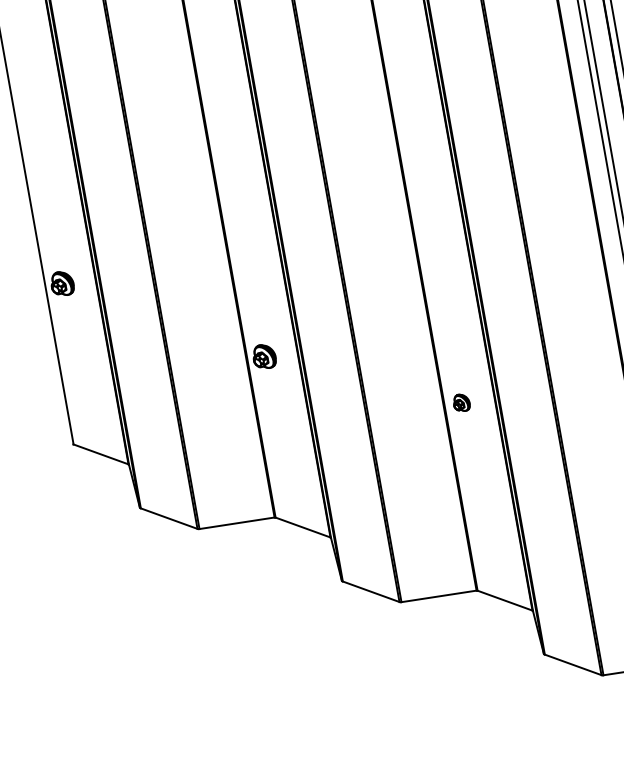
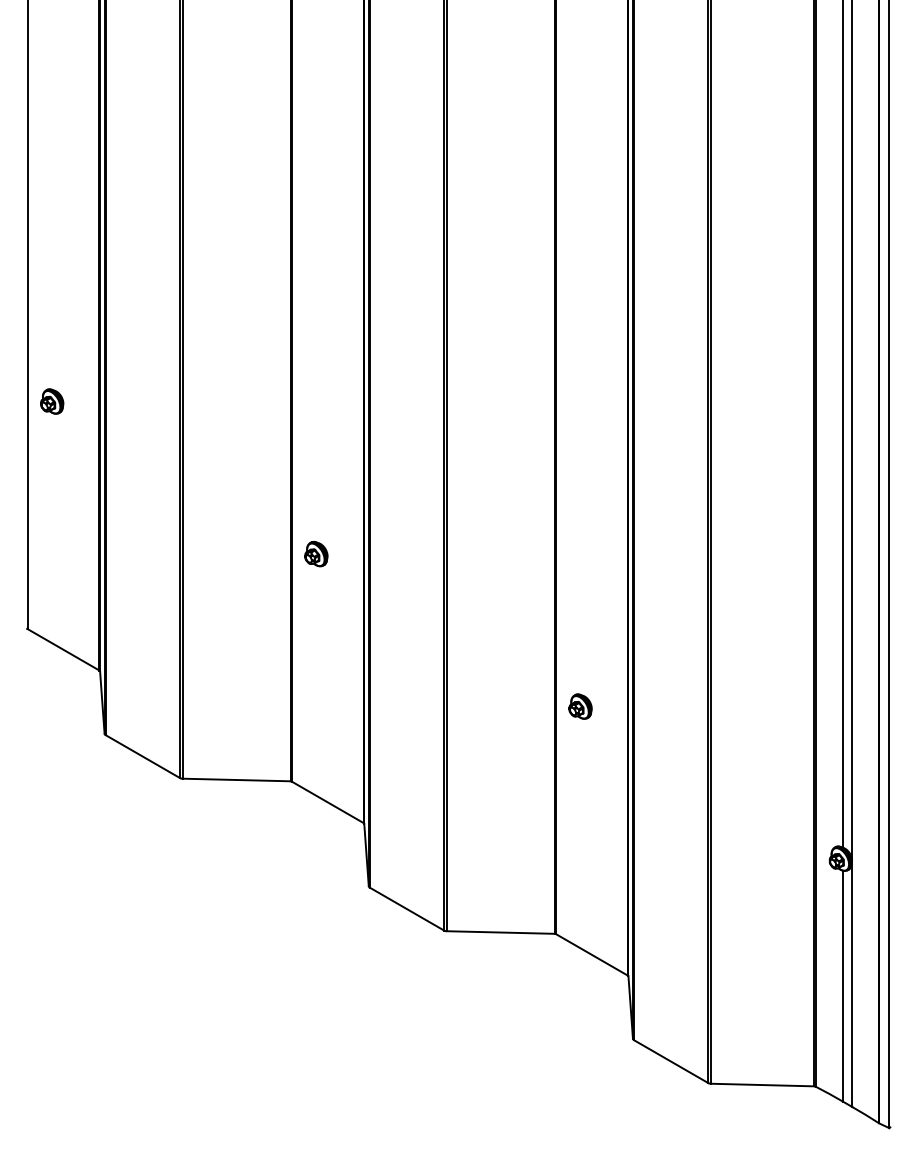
part: (62, 283) -> (52, 401), size x0.71
part: (264, 357) -> (316, 554), size x0.71
part: (461, 402) -> (580, 706), moved

